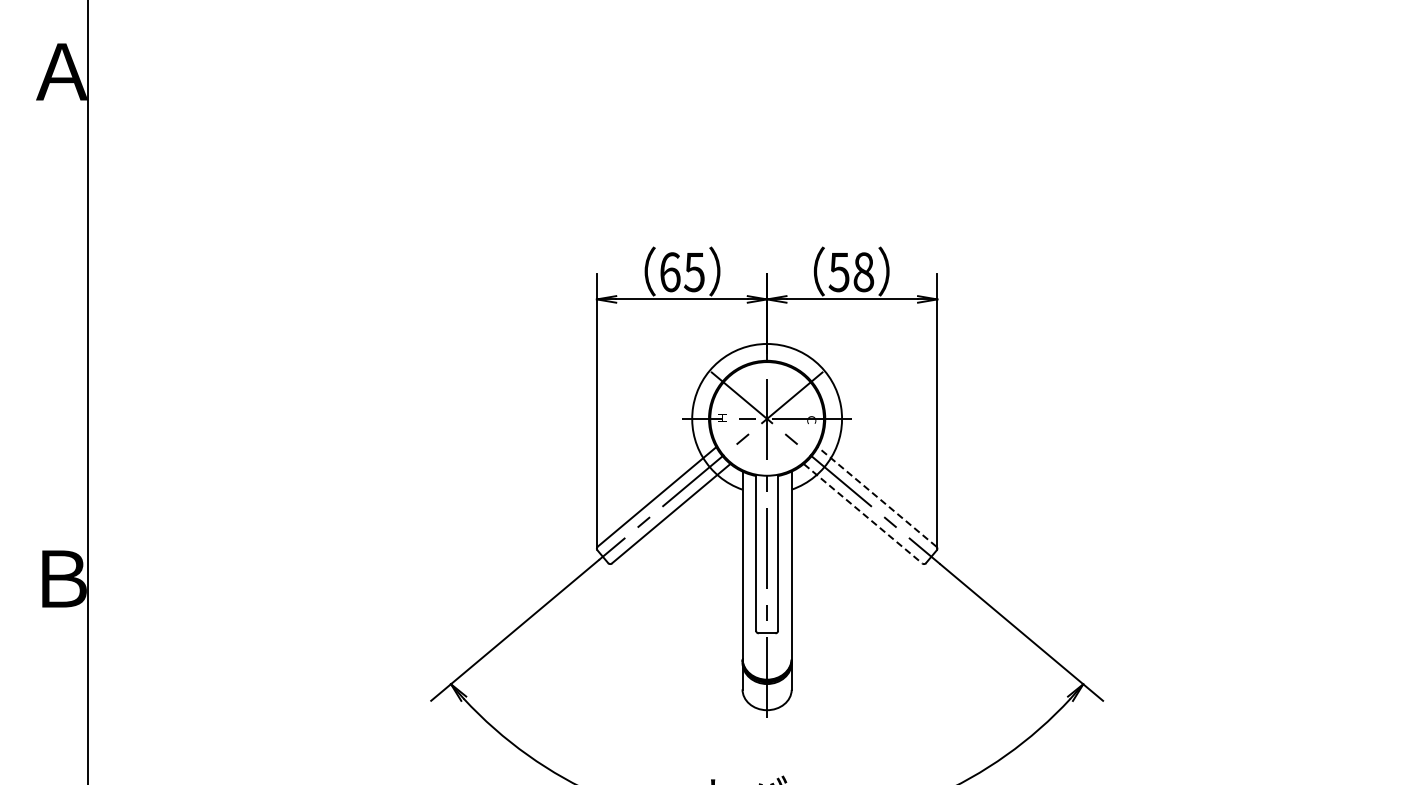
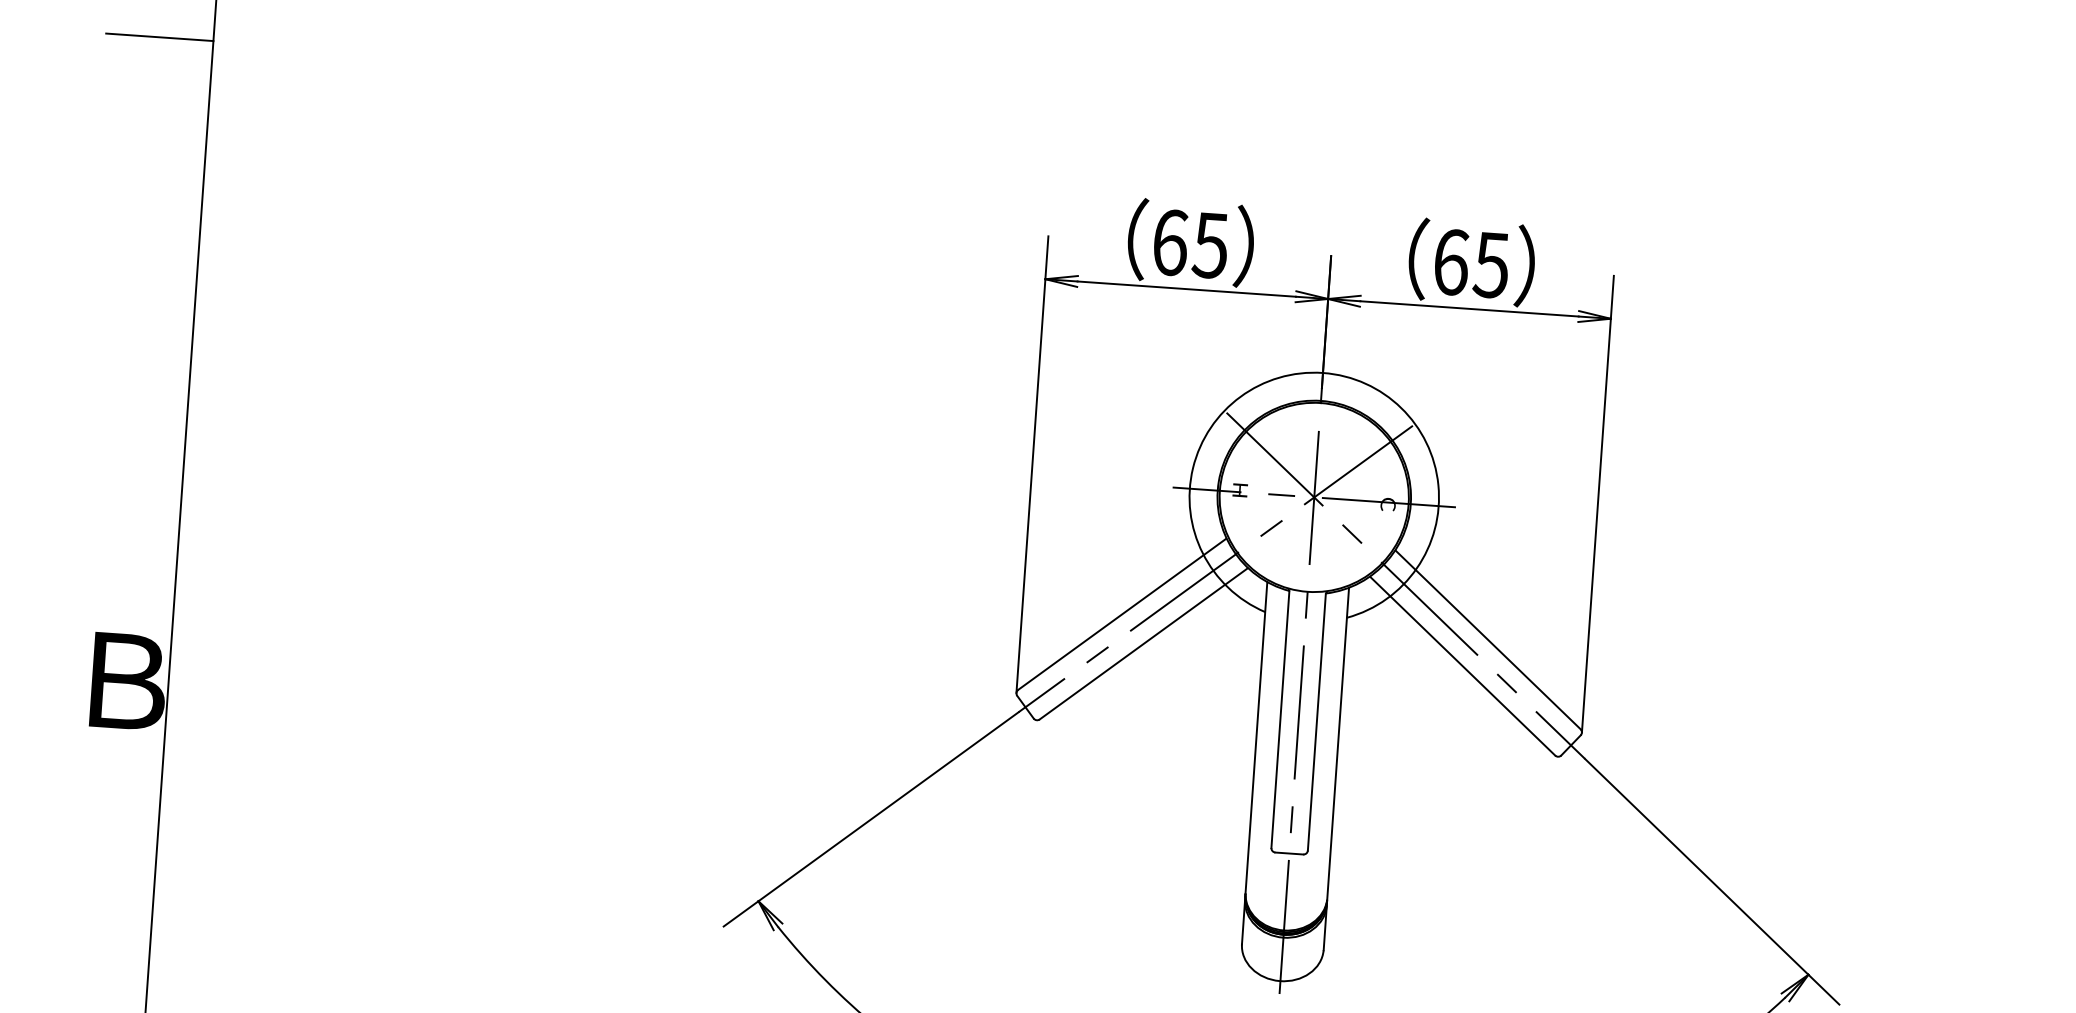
line: (55, 191) -> (158, 37), added
text: (851, 272) -> (1471, 264), 58 -> 65
line: (876, 496) -> (1486, 638), dashed -> solid
line: (863, 514) -> (1463, 667), dashed -> solid

